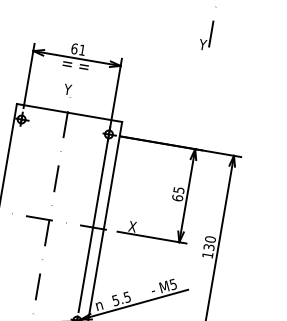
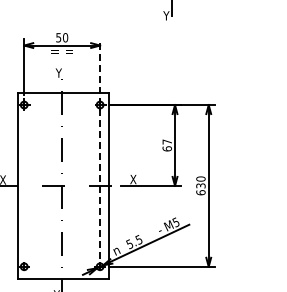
text: (78, 49) -> (62, 37), 61 -> 50
line: (100, 185) -> (100, 149), solid -> dashed
text: (179, 189) -> (167, 141), 65 -> 67
text: (207, 254) -> (200, 192), 130 -> 630

